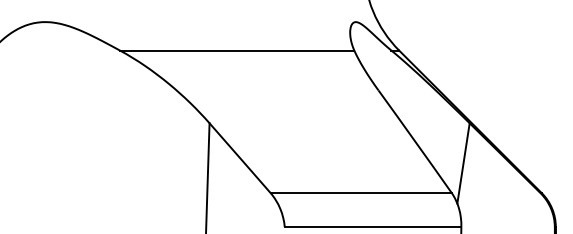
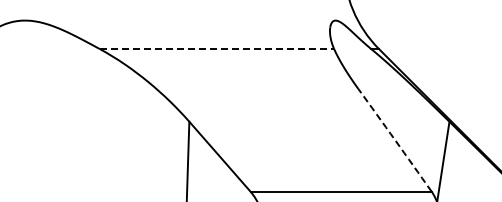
line: (237, 50) -> (217, 48), solid -> dashed
arc: (415, 141) -> (395, 139), solid -> dashed

